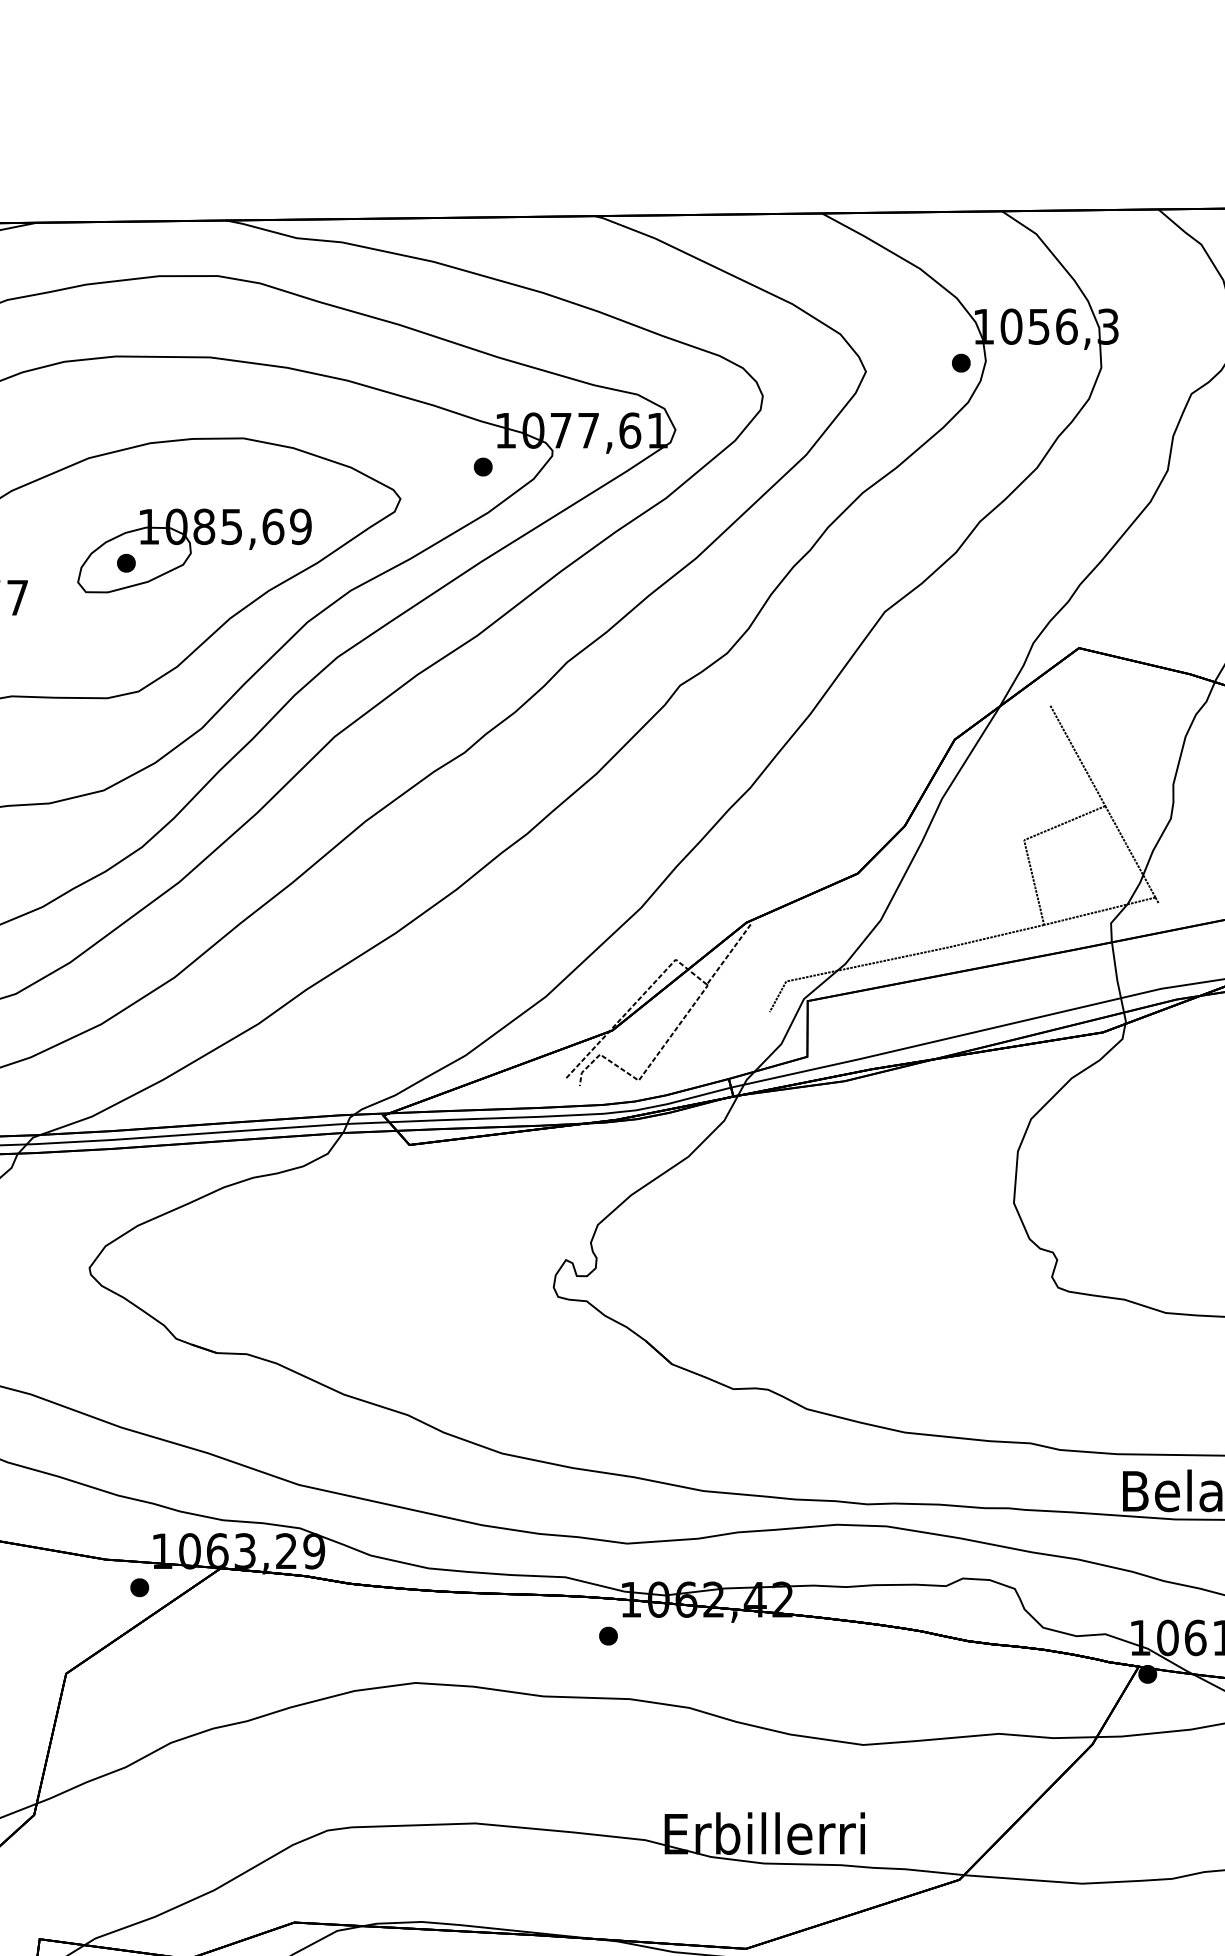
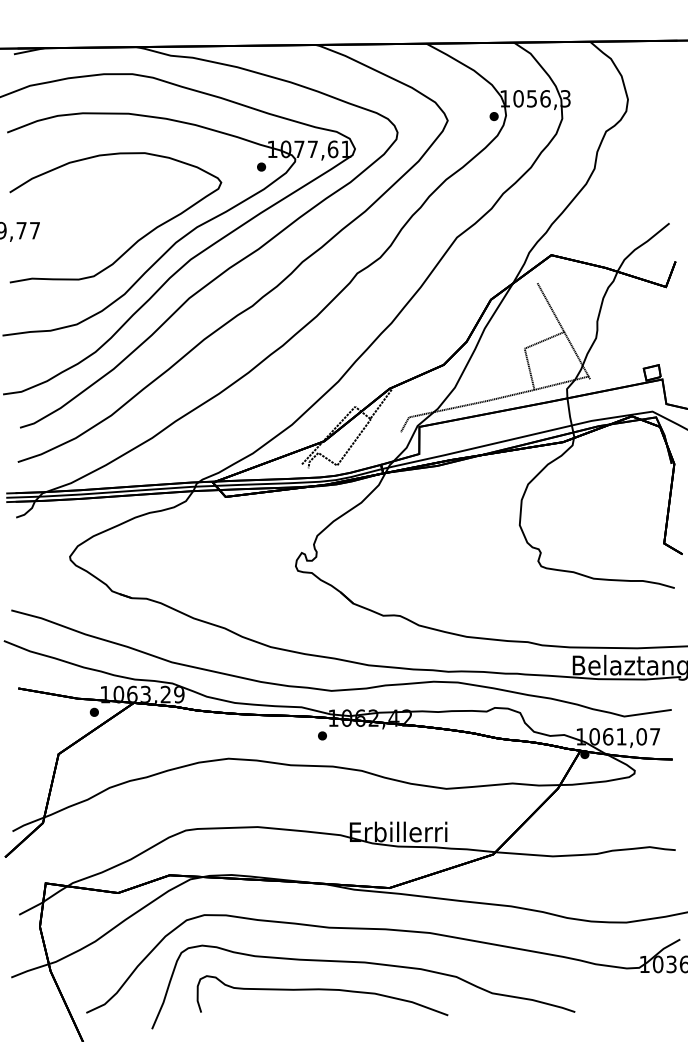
part: (193, 550) -> (120, 207), removed

